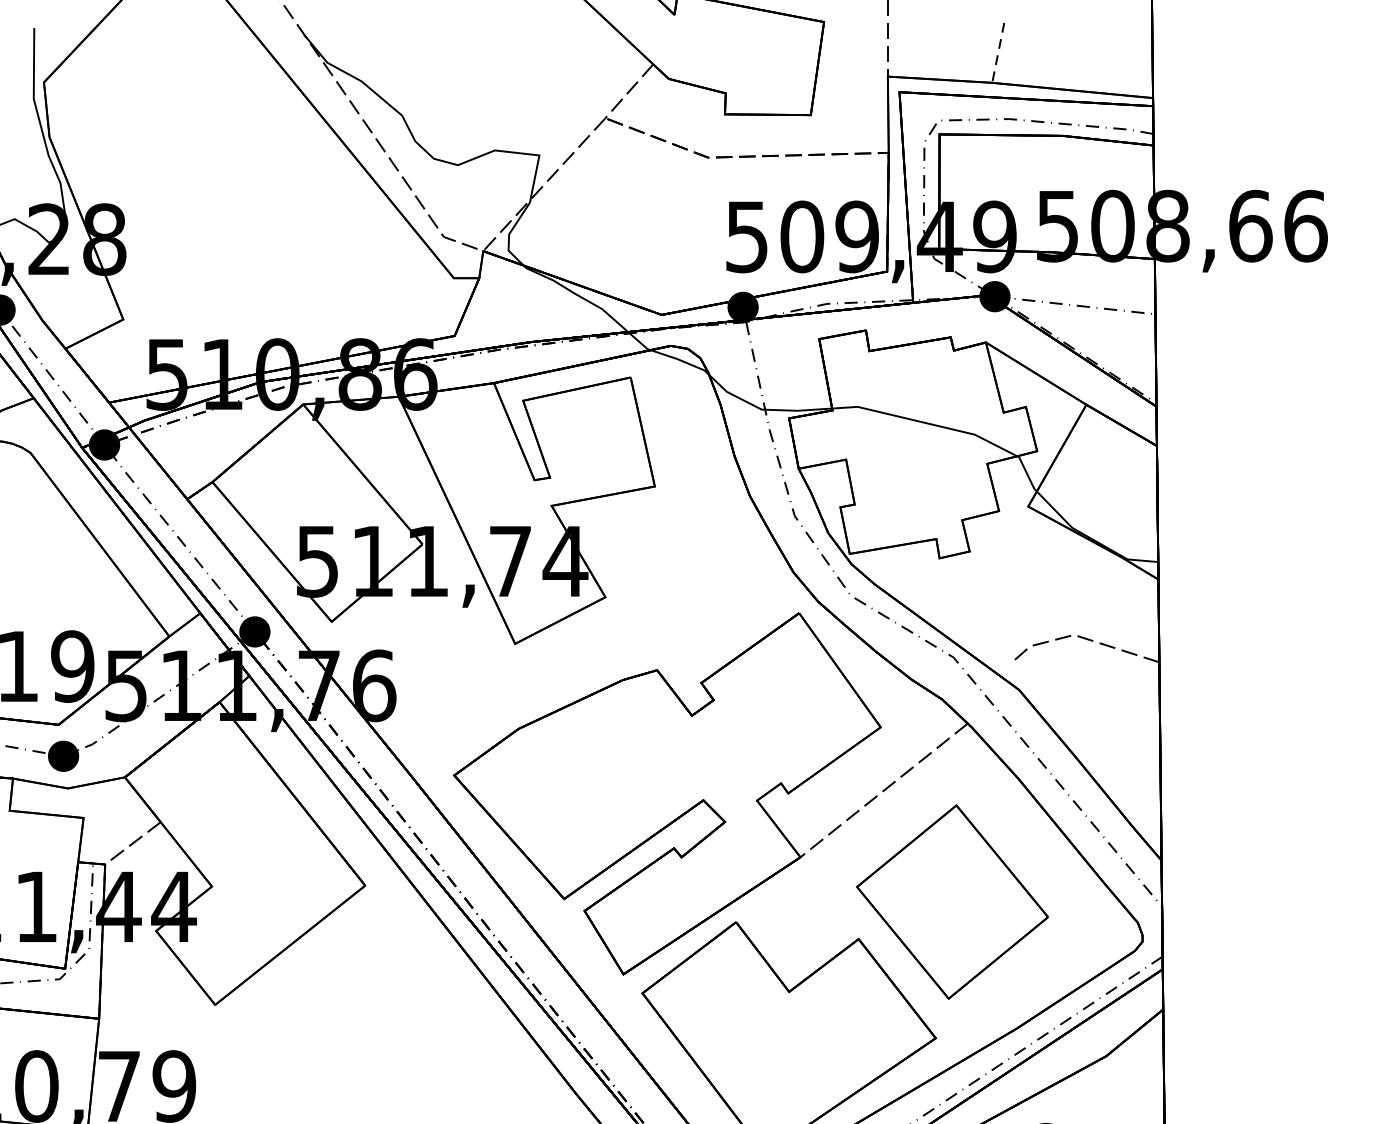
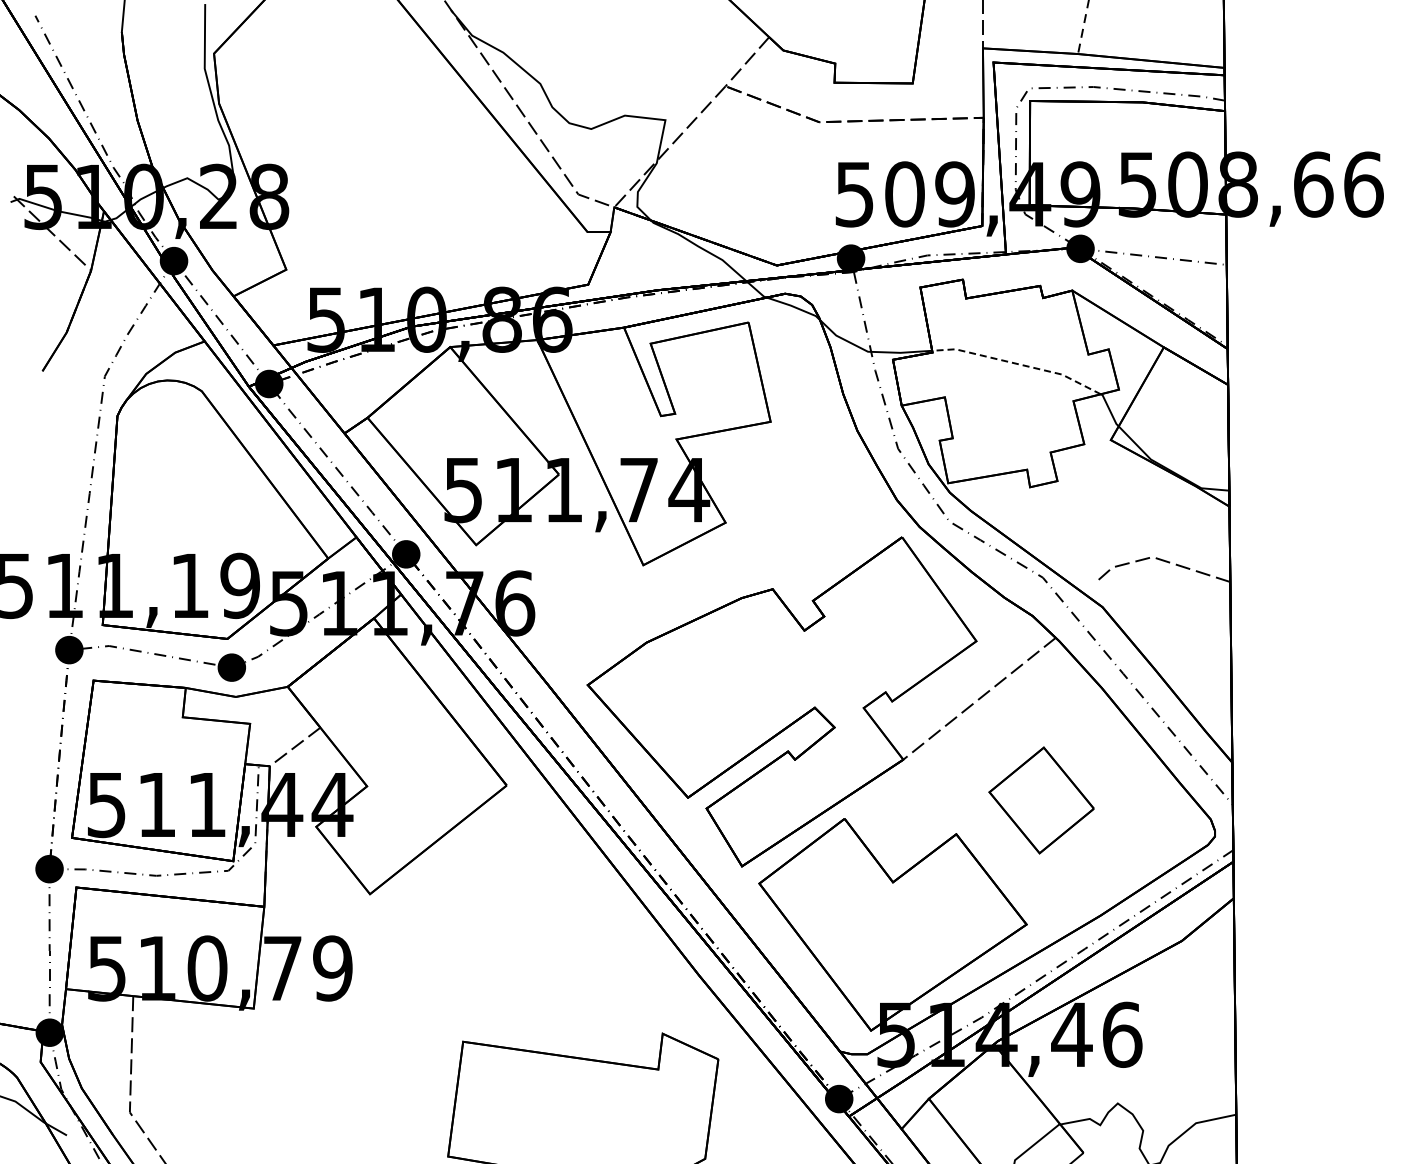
line: (926, 423) -> (1018, 364), solid -> dashed
part: (952, 902) -> (1041, 800), size x0.6

